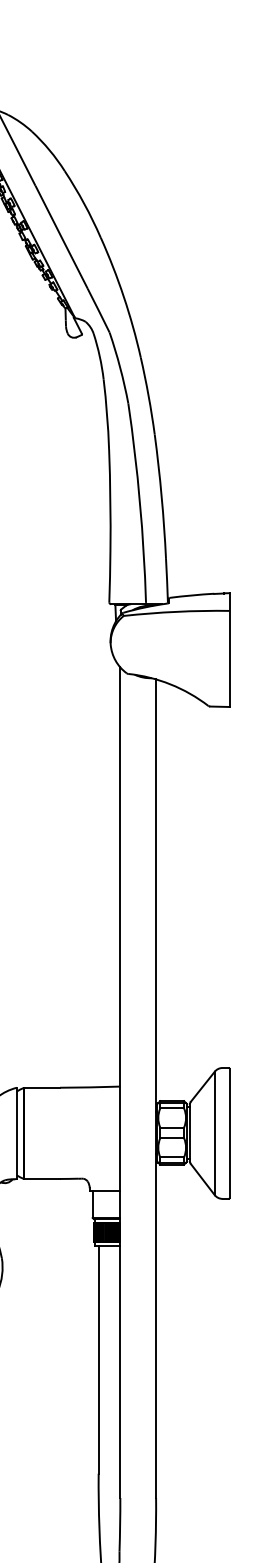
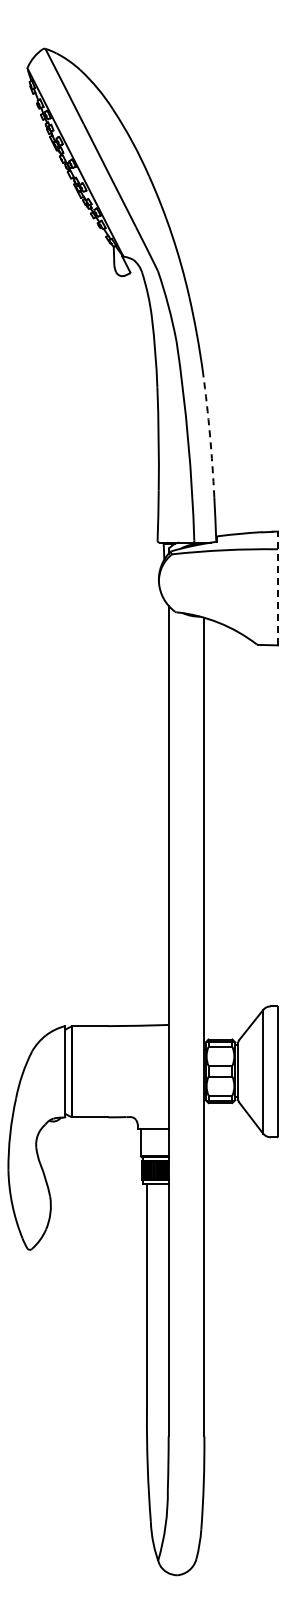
arc: (161, 497) -> (209, 435), solid -> dashed
line: (230, 650) -> (278, 588), solid -> dashed

